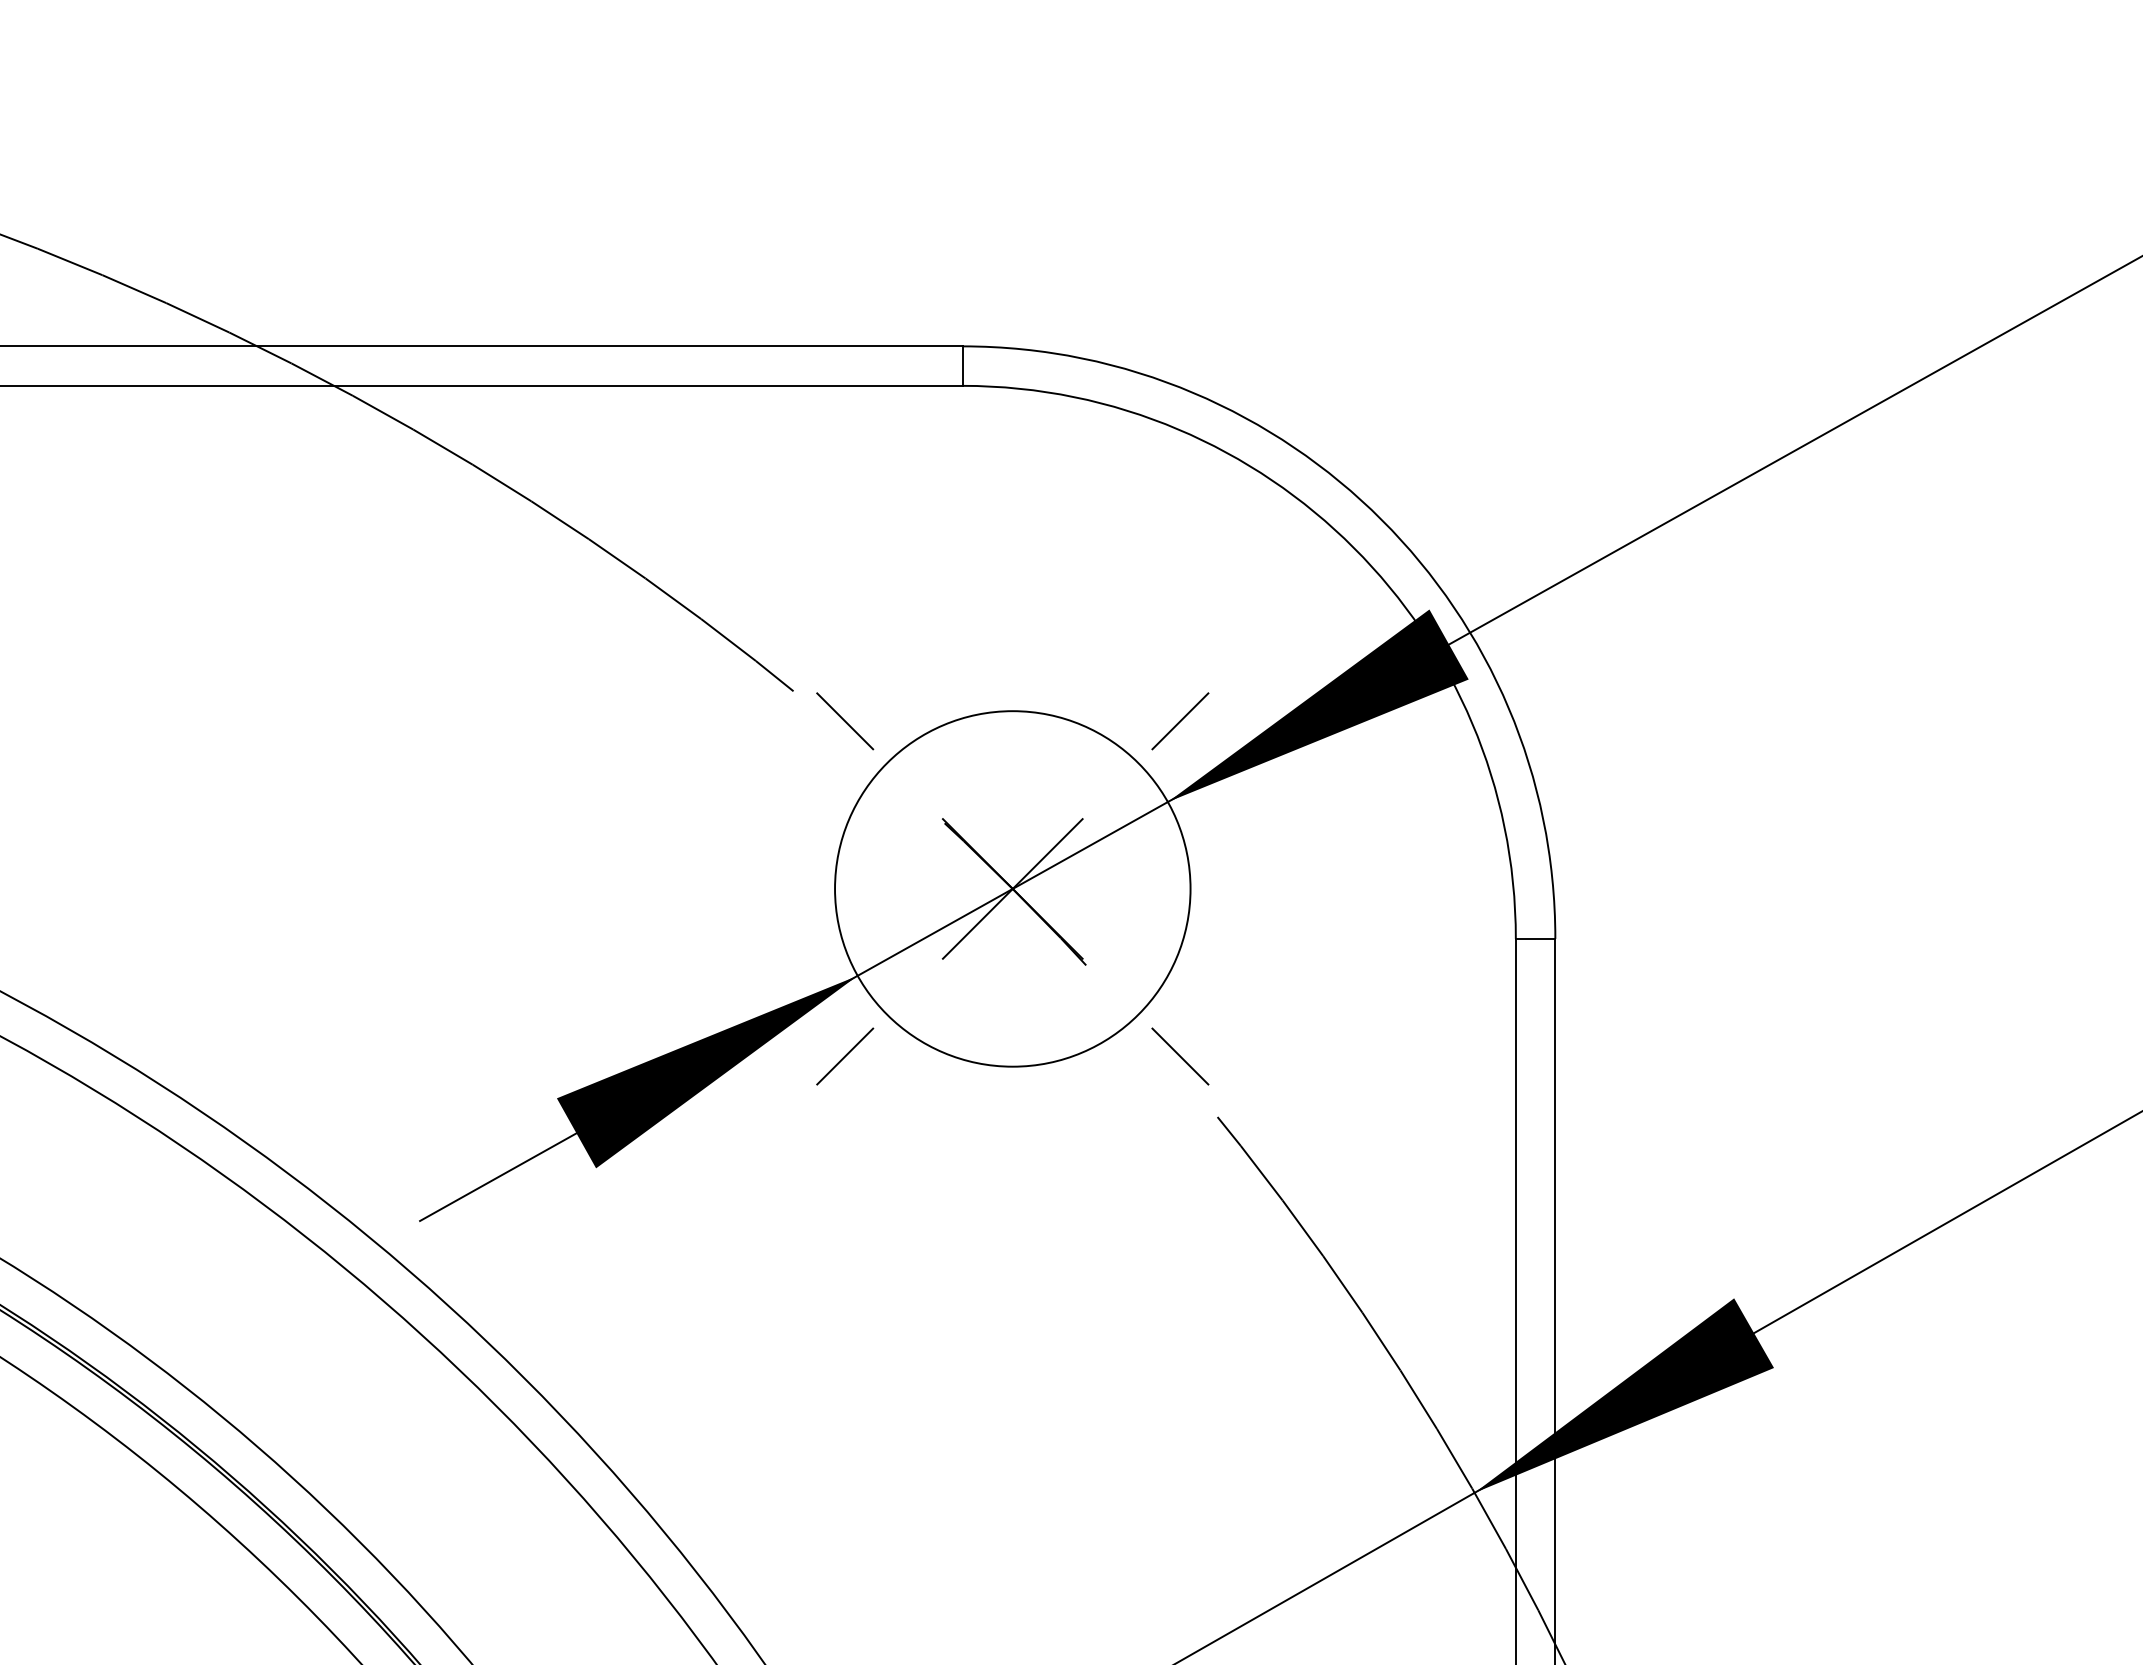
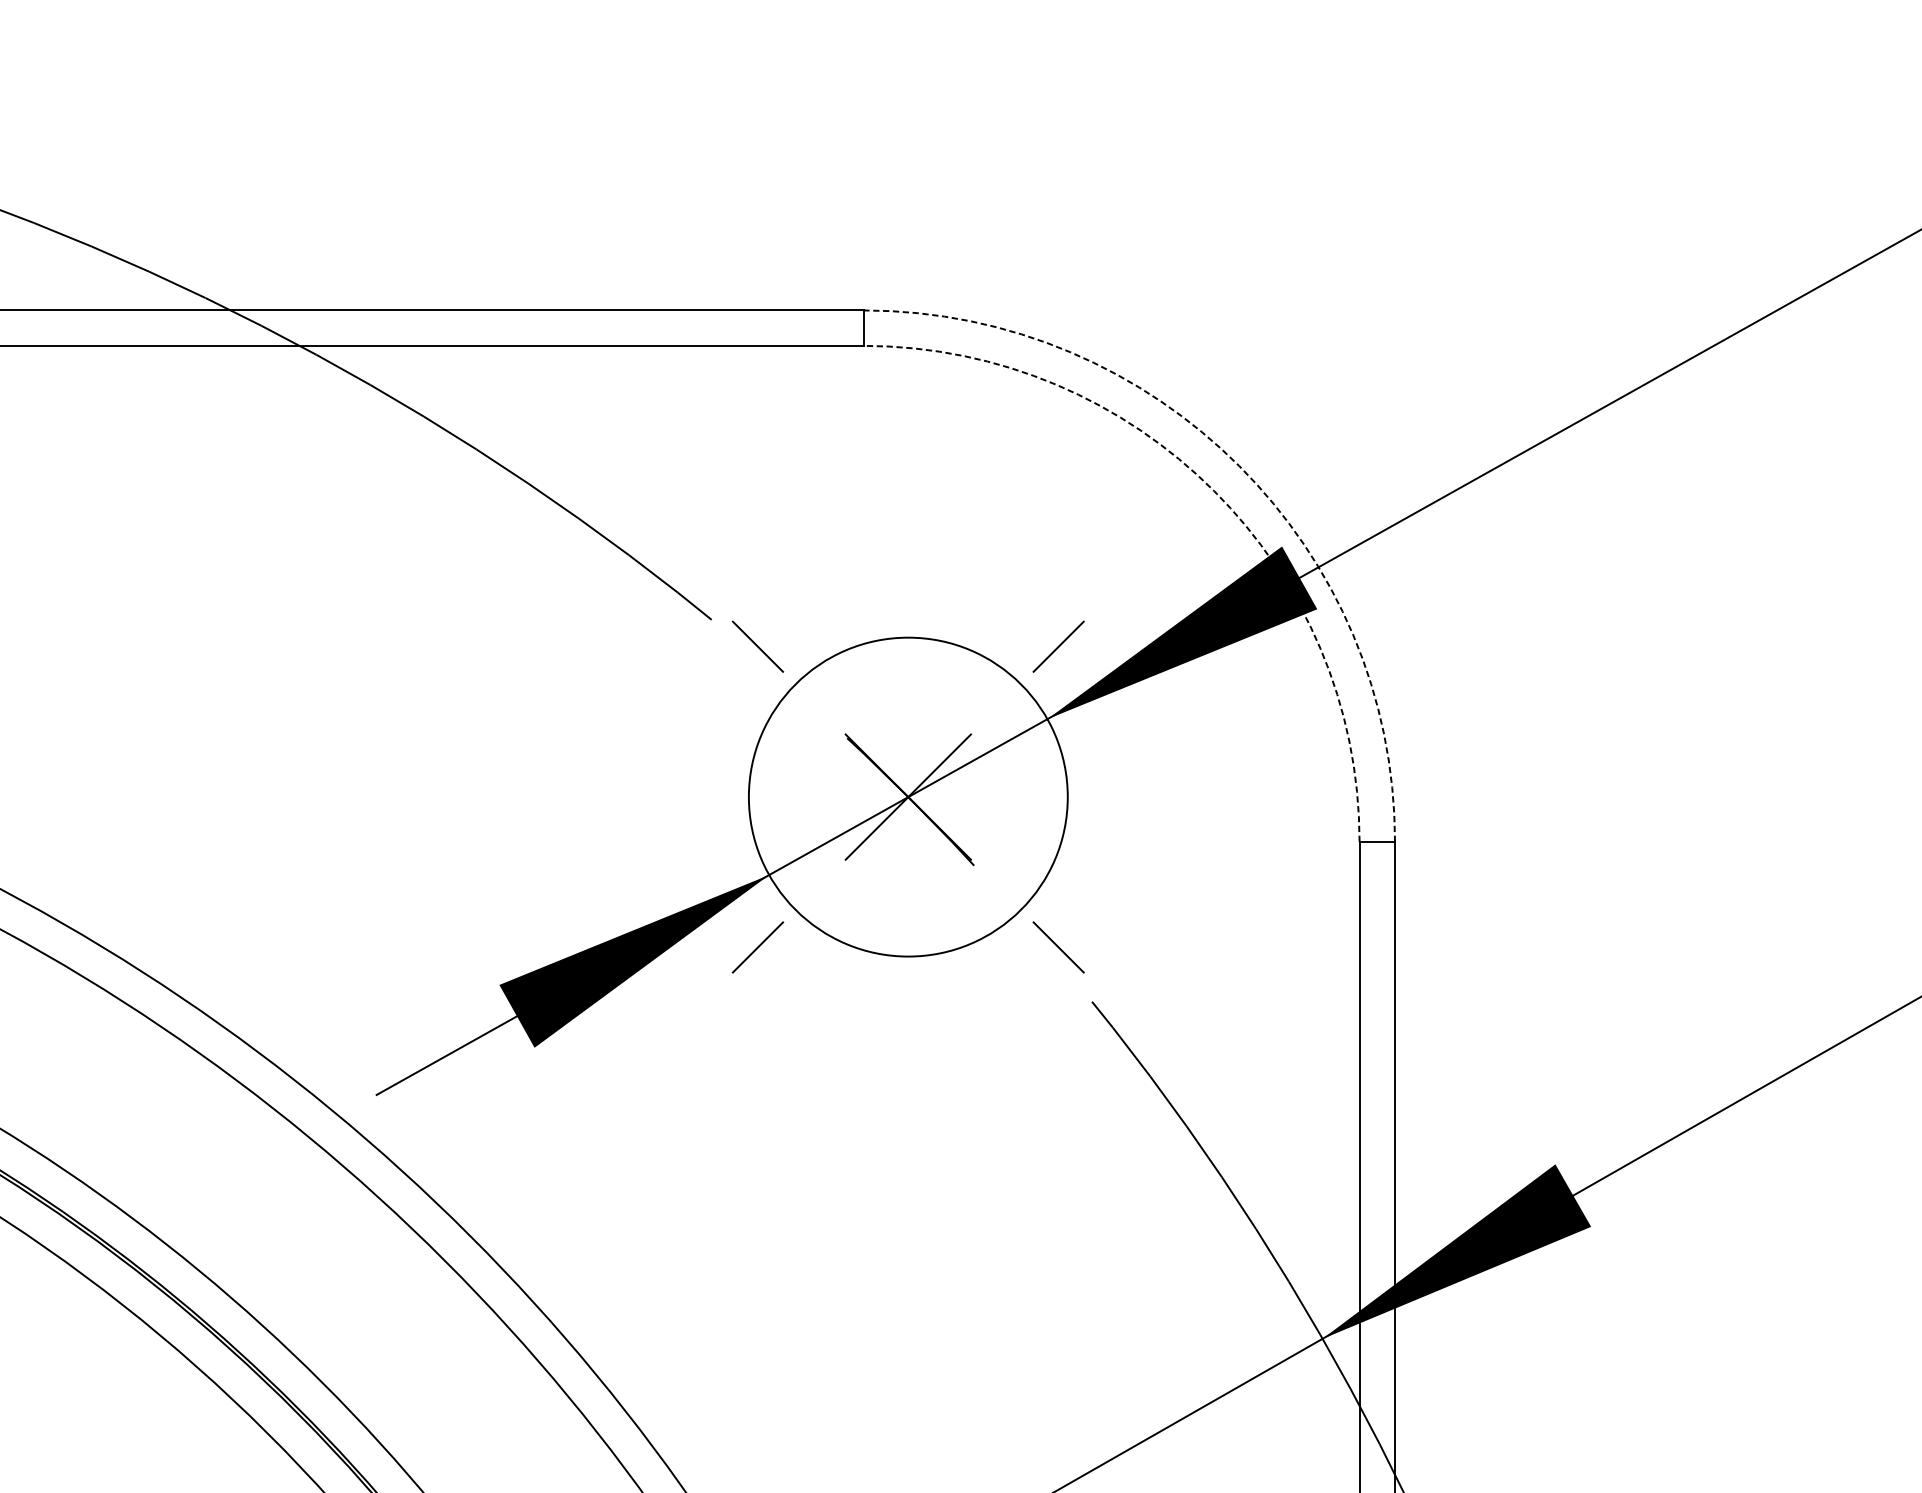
arc: (1381, 519) -> (1239, 465), solid -> dashed
arc: (1353, 547) -> (1213, 490), solid -> dashed

